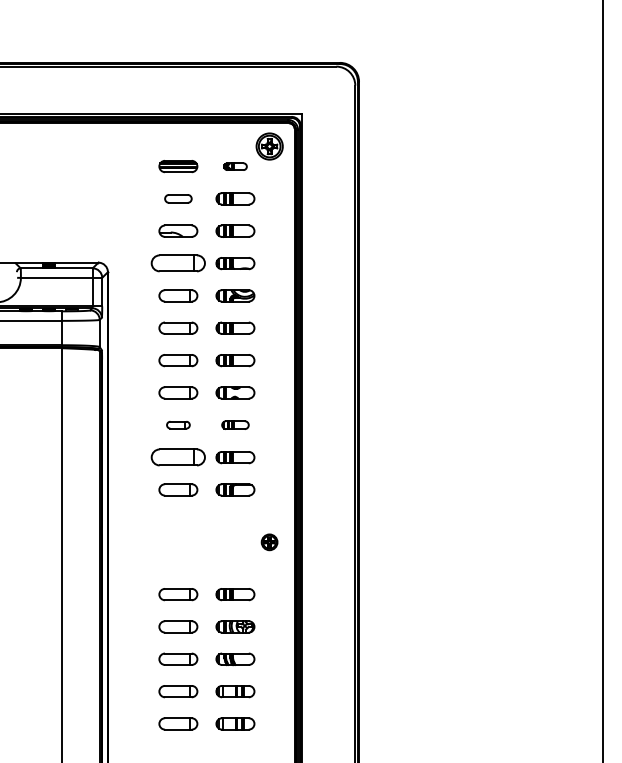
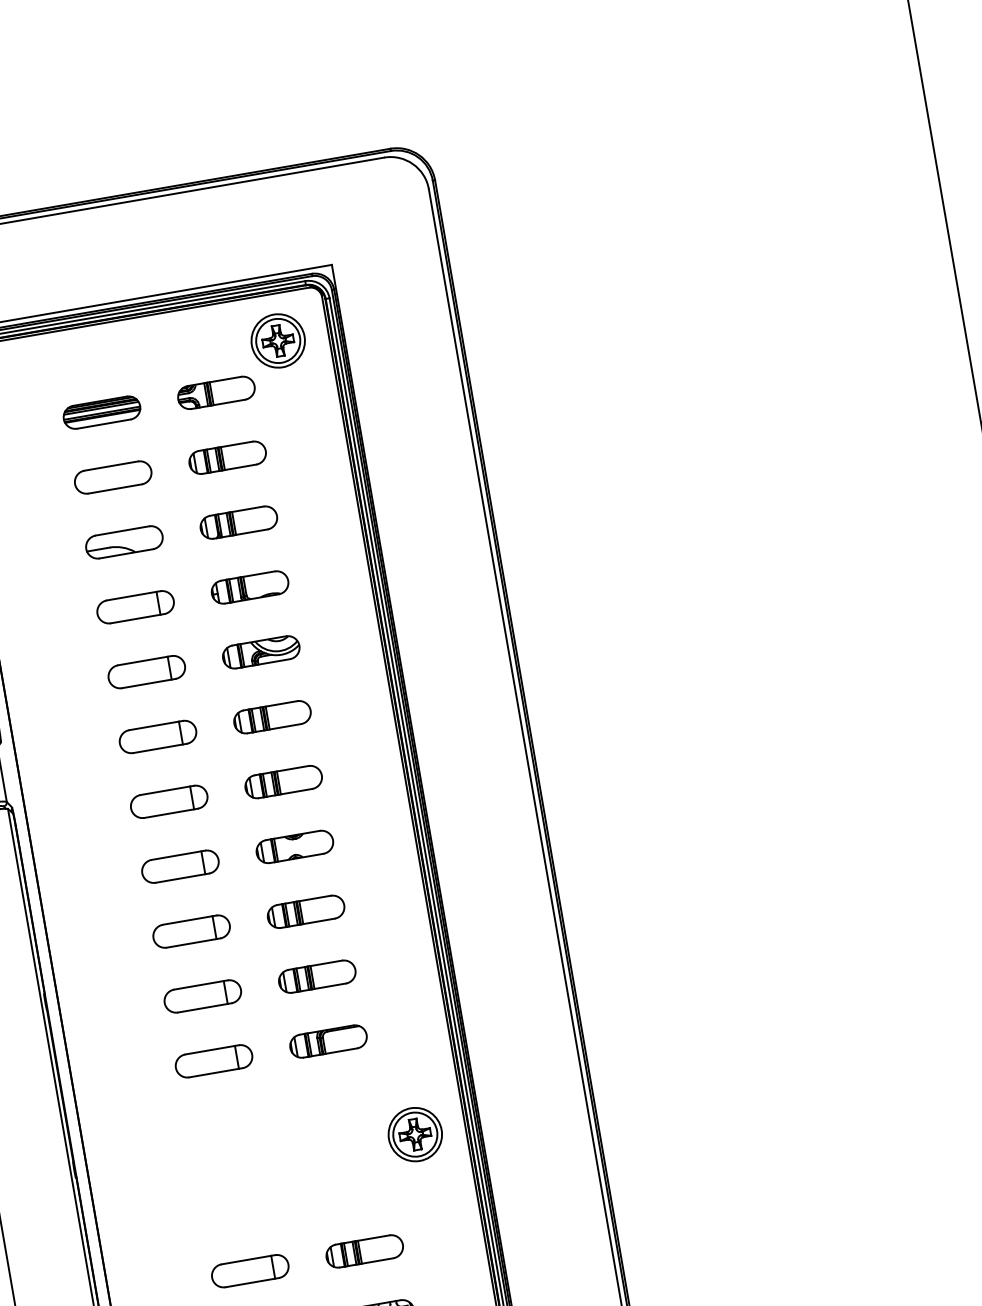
part: (235, 166) -> (216, 392), size x1.67
part: (178, 198) -> (113, 476), size x1.43
part: (178, 263) -> (135, 607), size x0.71
part: (178, 424) -> (191, 930), size x1.67
part: (235, 424) -> (305, 910), size x1.43
part: (178, 457) -> (203, 996), size x0.71
part: (269, 542) -> (415, 1135), size x1.67

